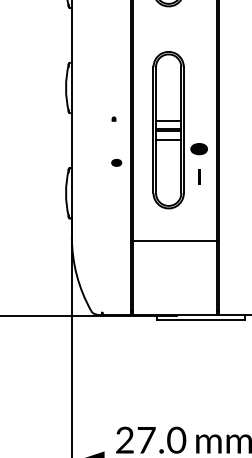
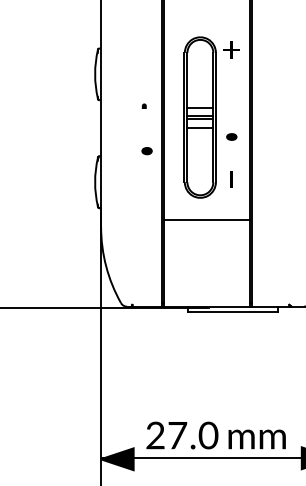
fill: (199, 63) -> (231, 49), added
part: (199, 148) -> (231, 136), size x0.62
line: (199, 176) -> (231, 179), moved
line: (174, 241) -> (206, 220), moved

